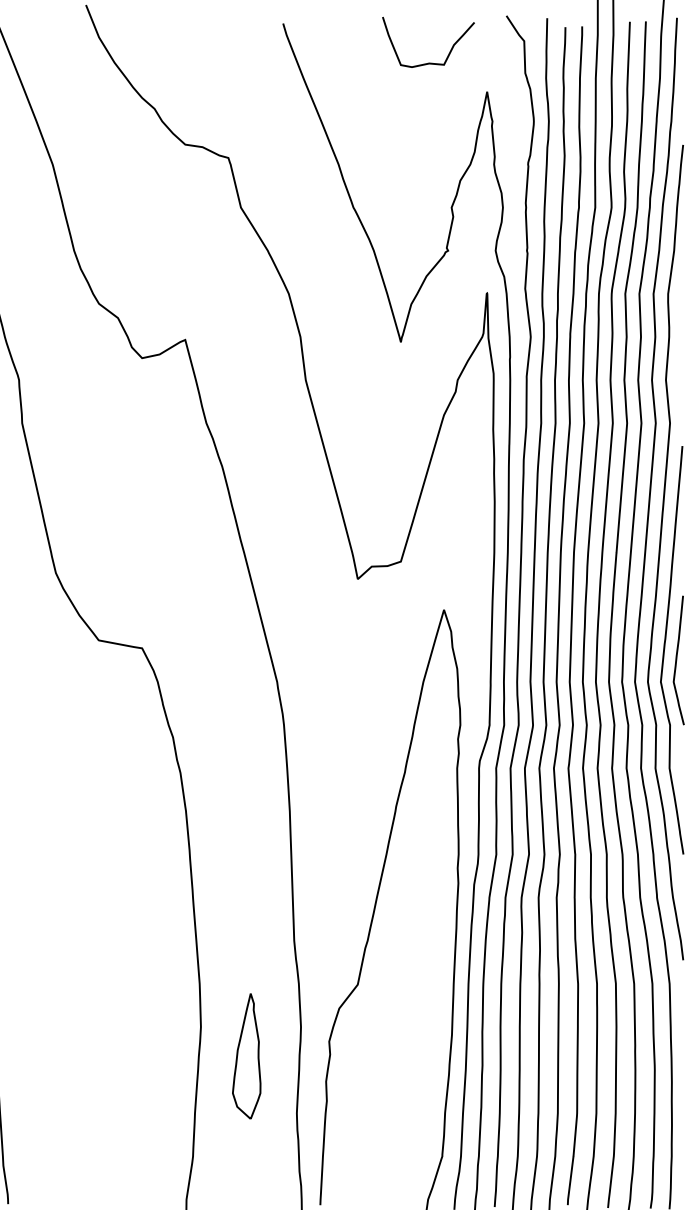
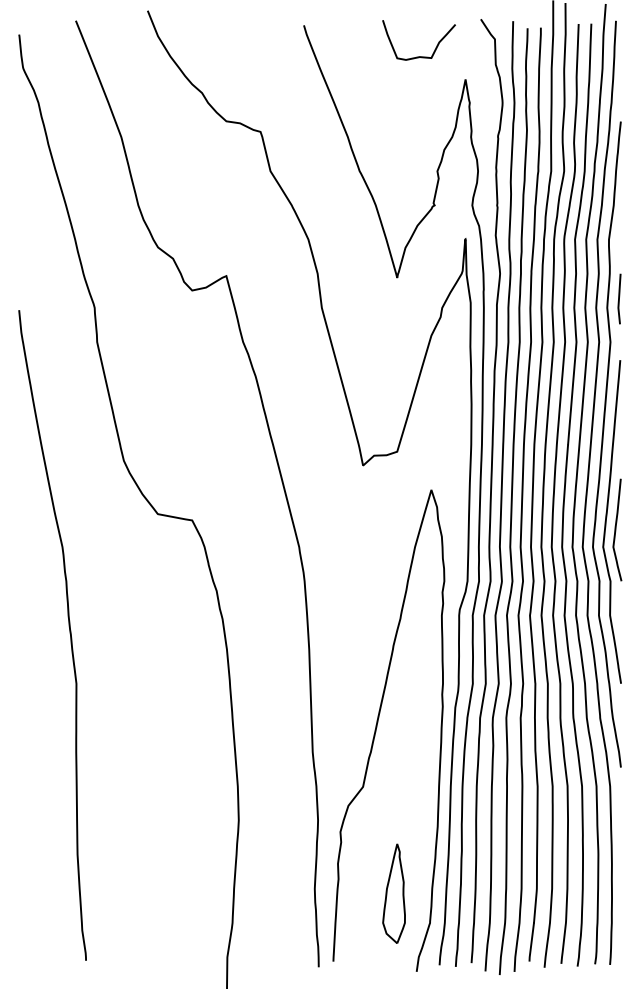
line: (681, 368) -> (619, 298), added
part: (246, 1056) -> (393, 893), moved

